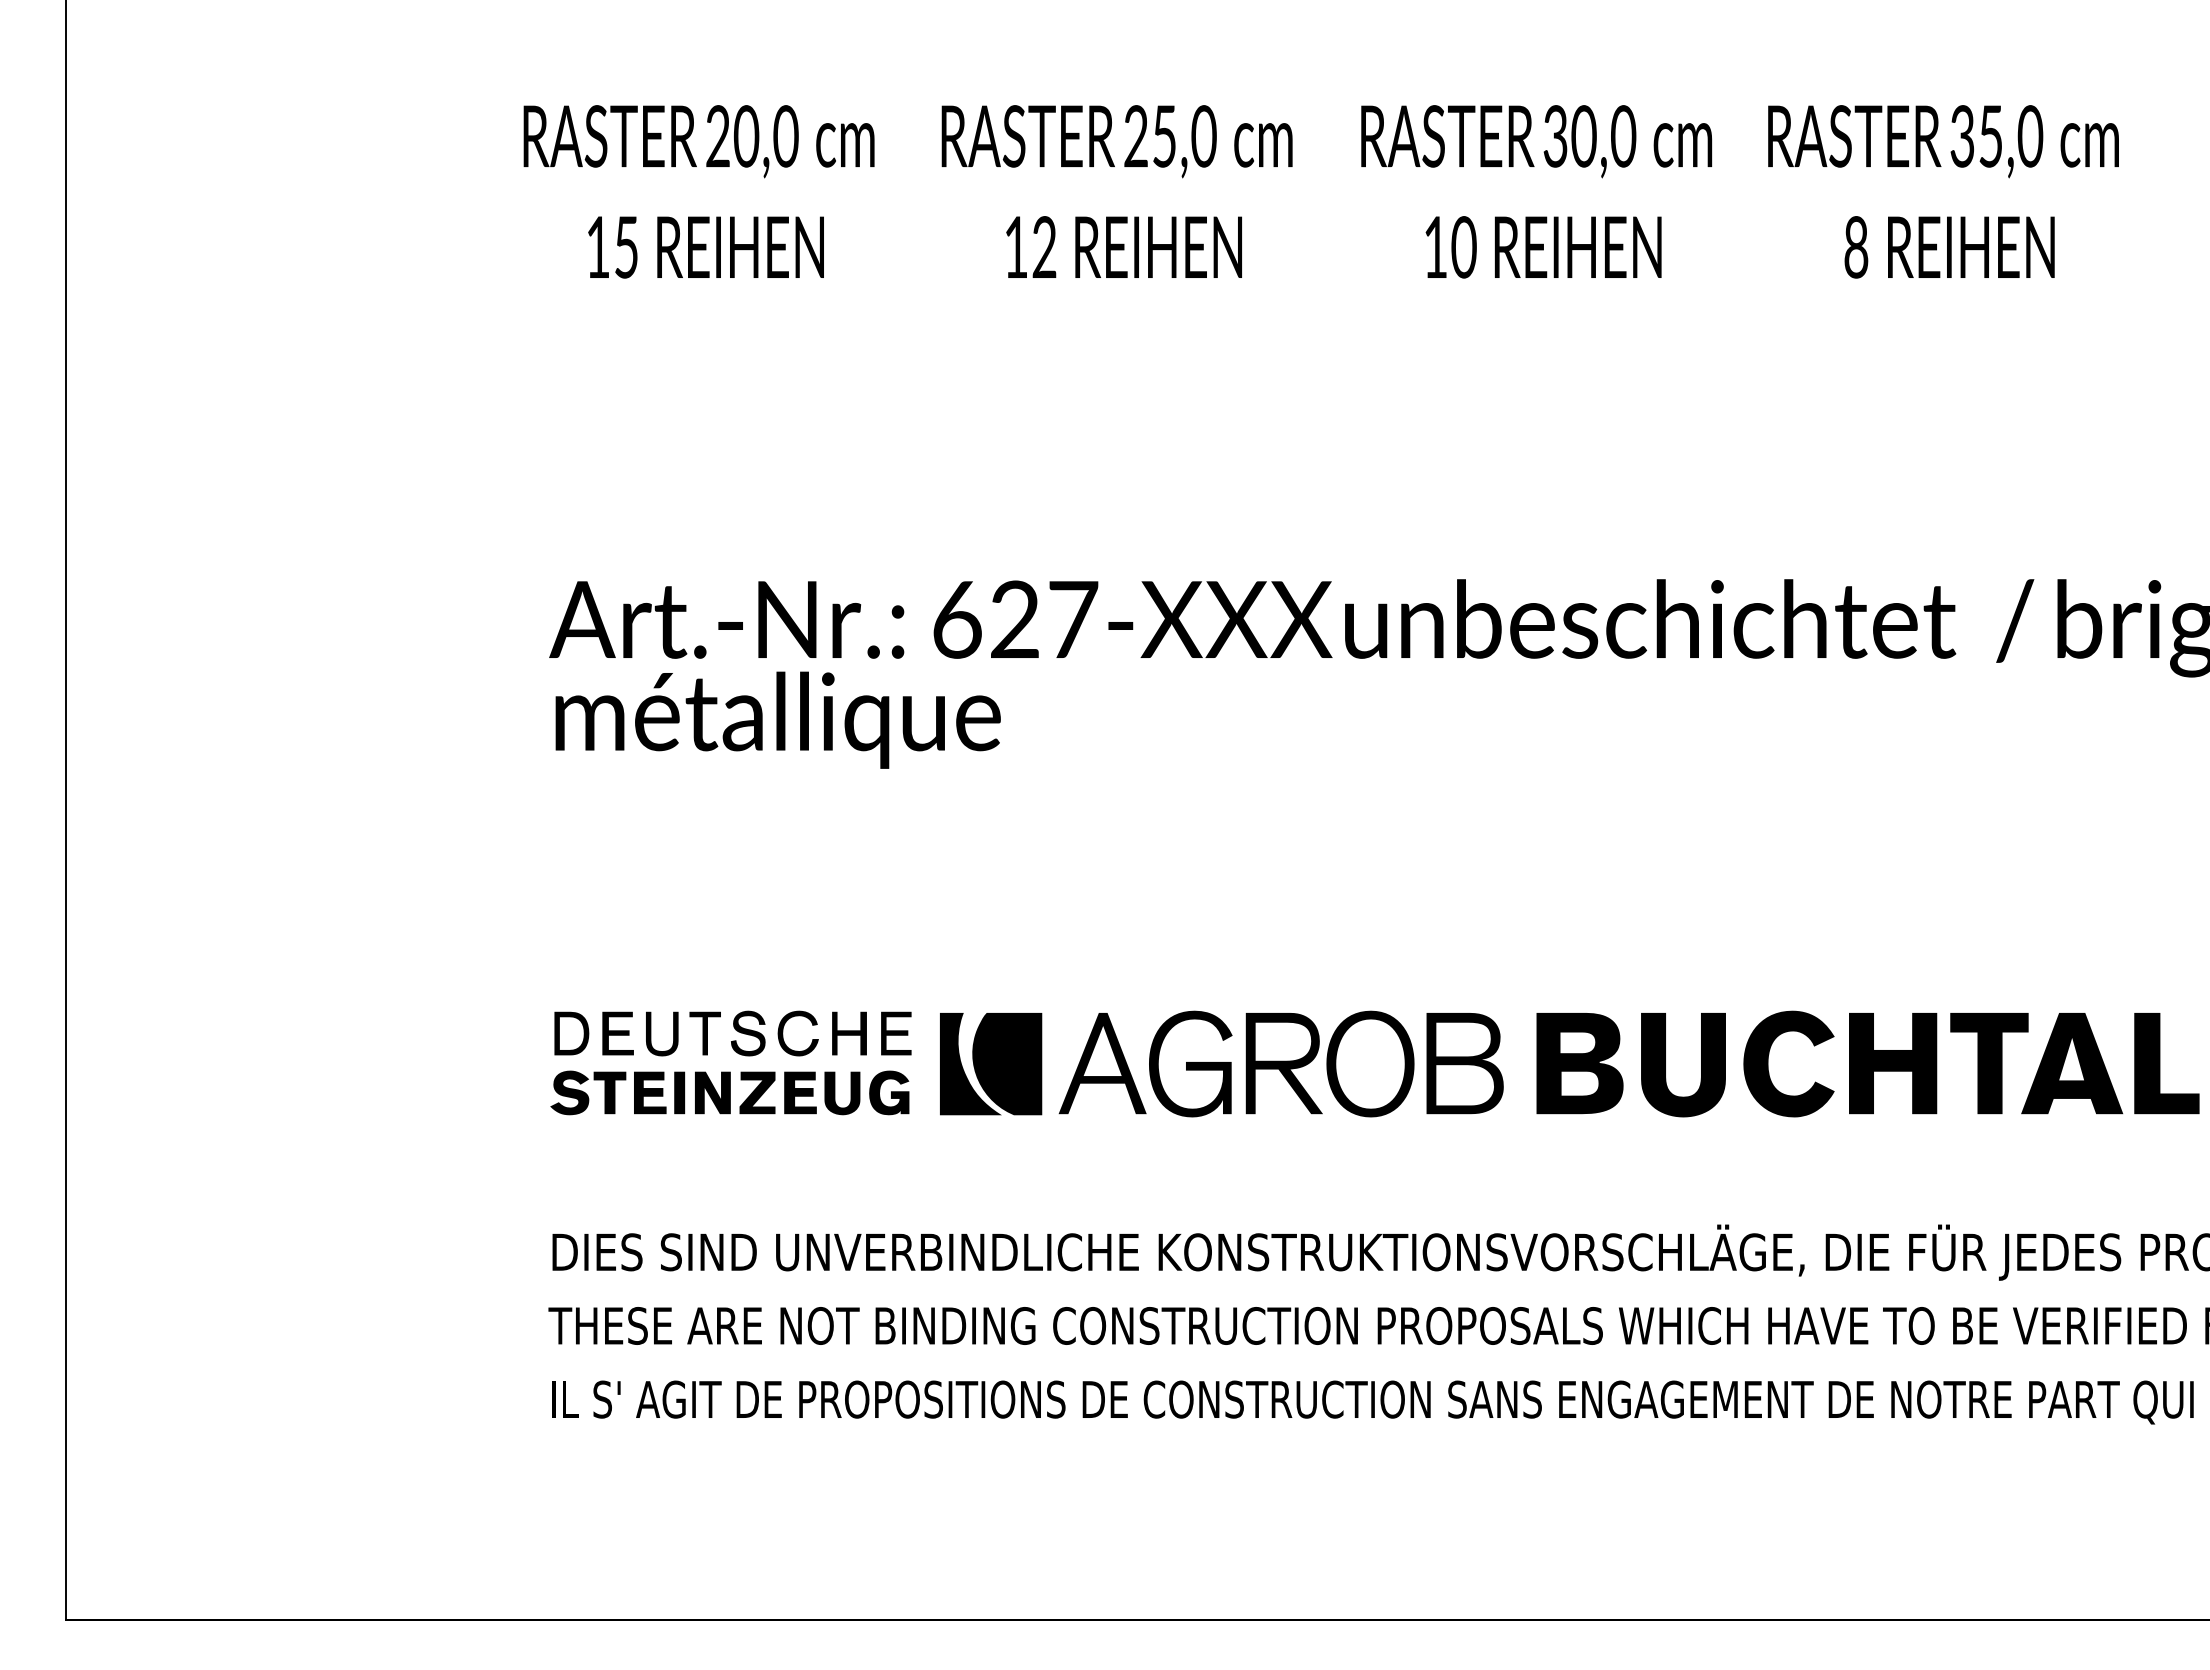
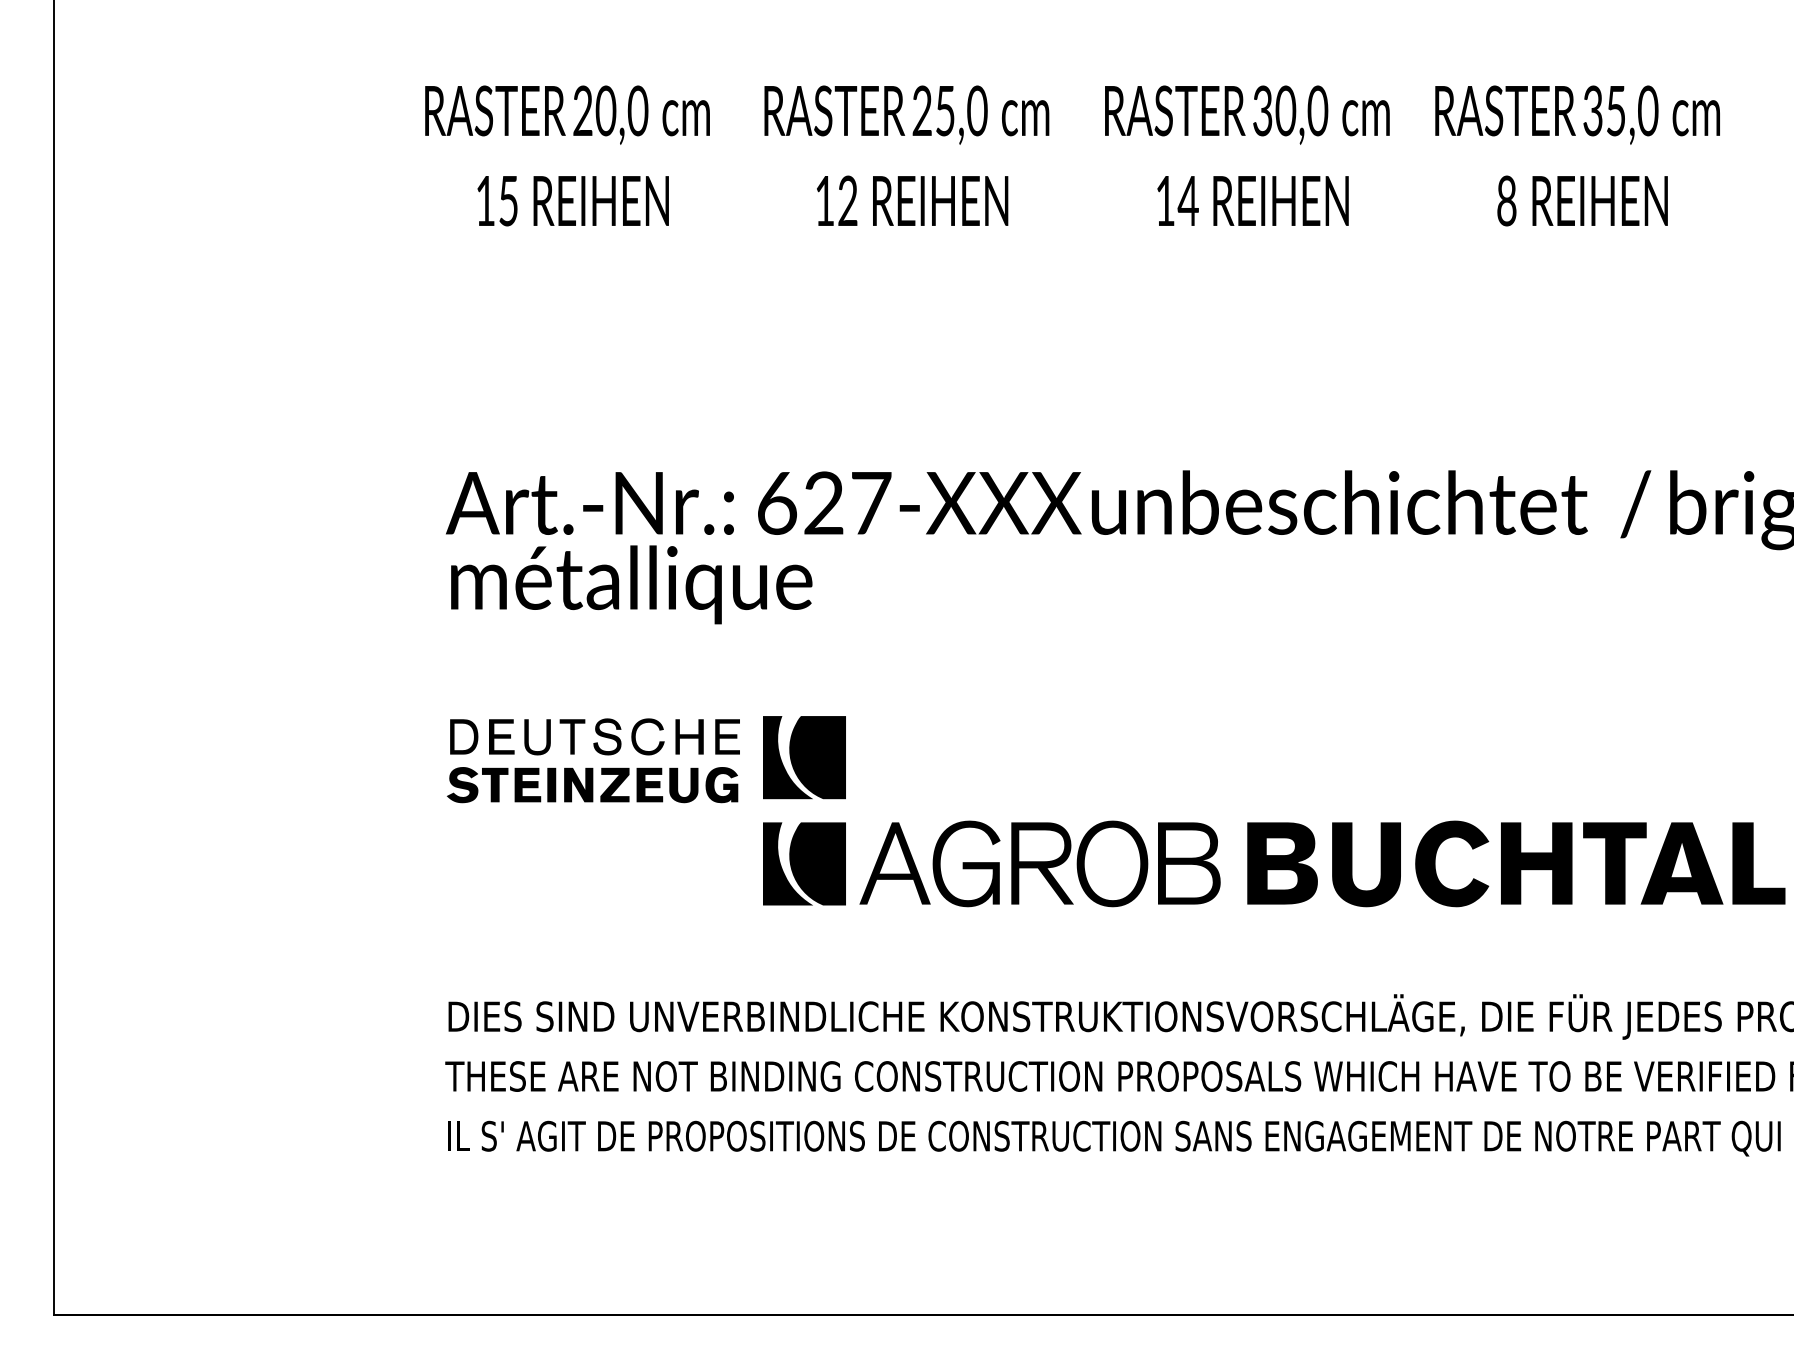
text: (1463, 247) -> (1187, 201), 10 -> 14
part: (991, 933) -> (804, 757), added
part: (730, 1071) -> (593, 767), moved

